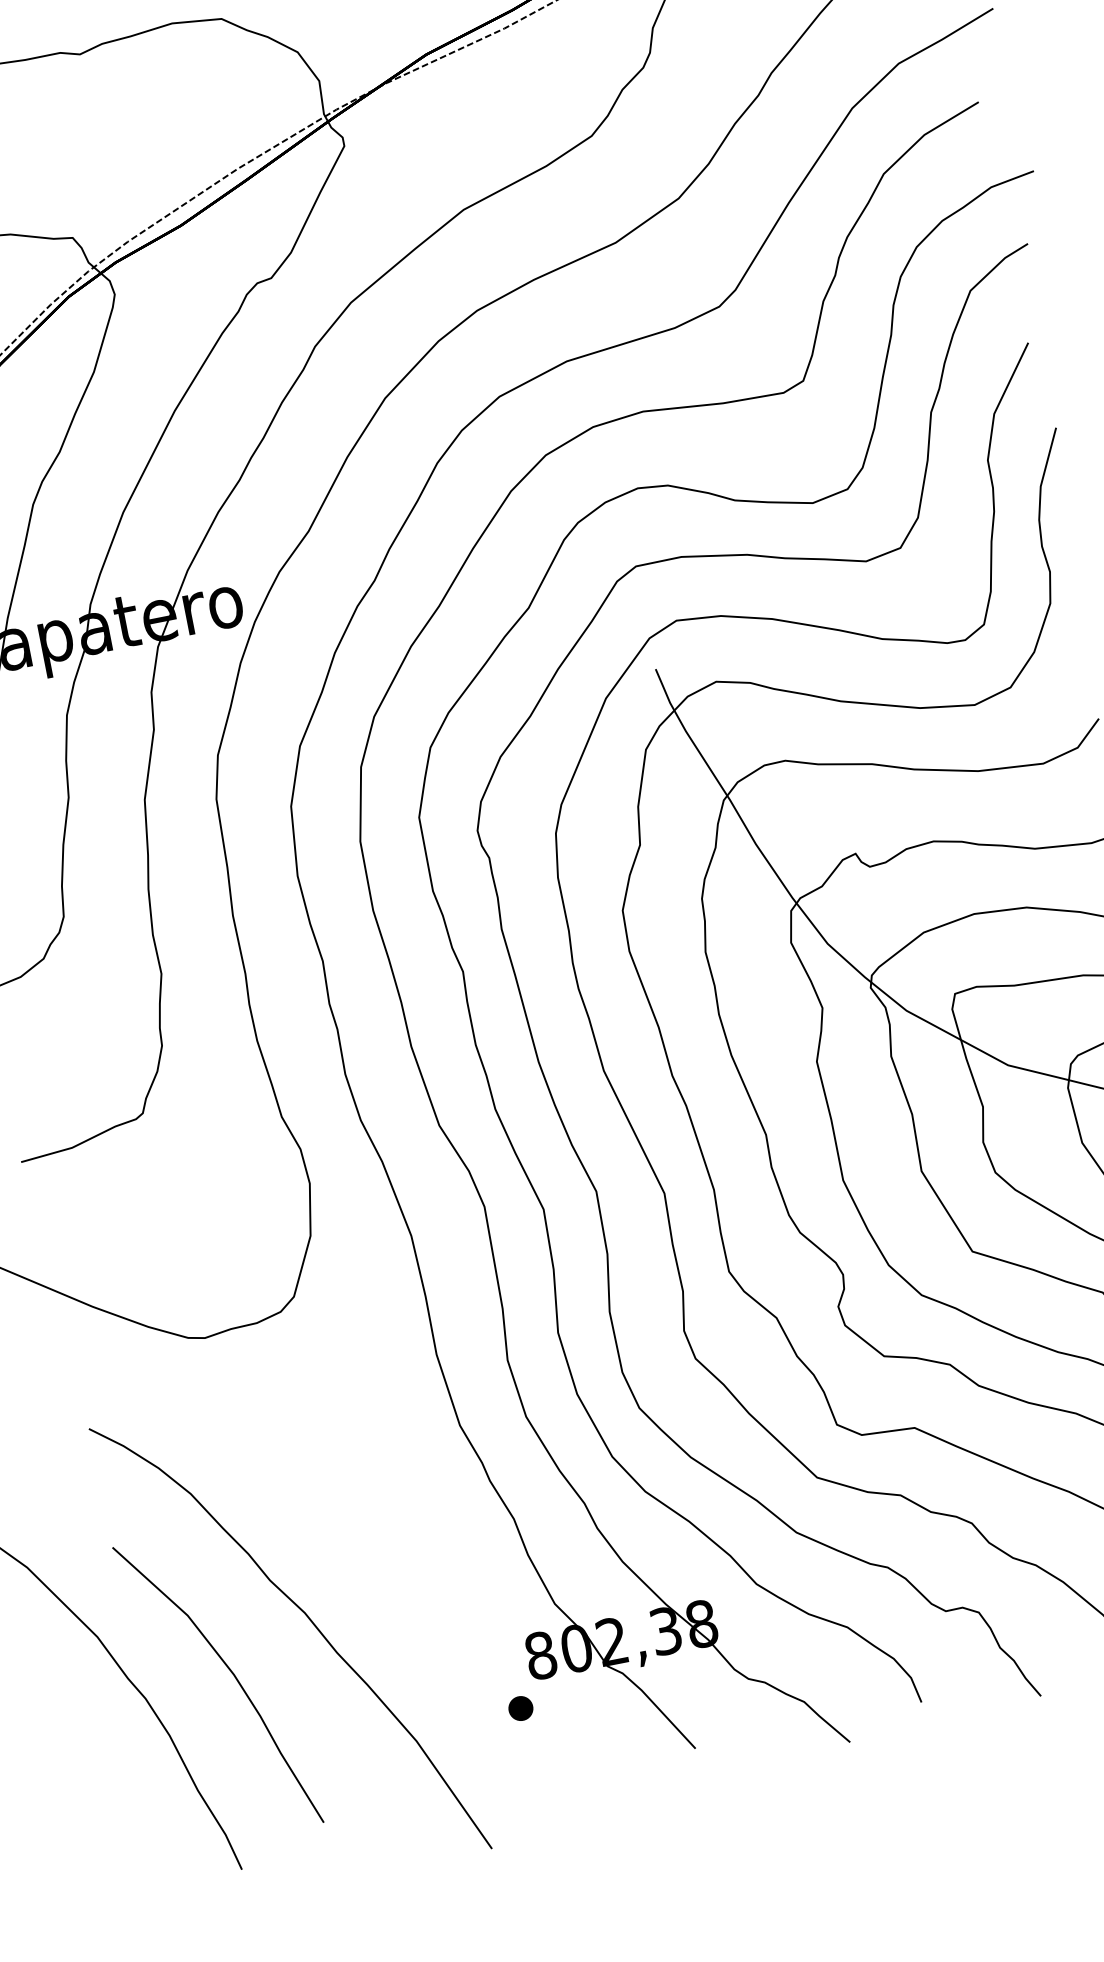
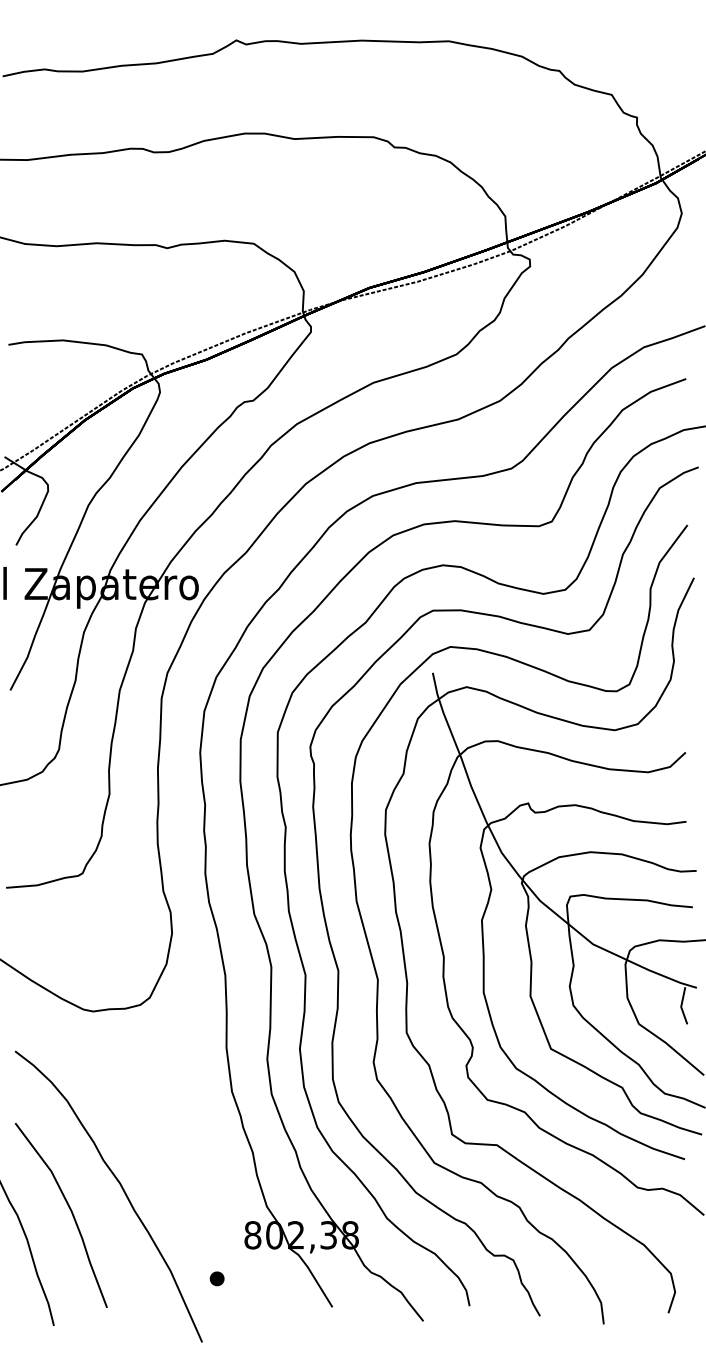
part: (519, 1708) -> (216, 1278), moved

